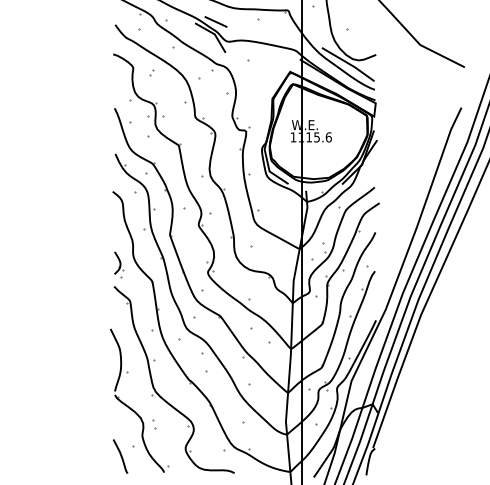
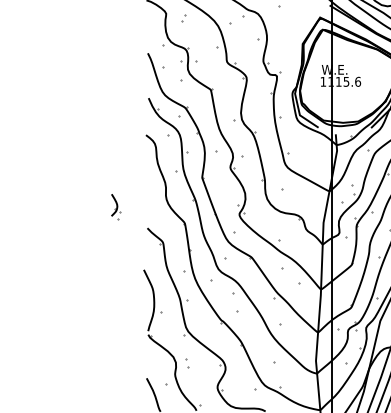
part: (119, 264) -> (116, 206), moved

